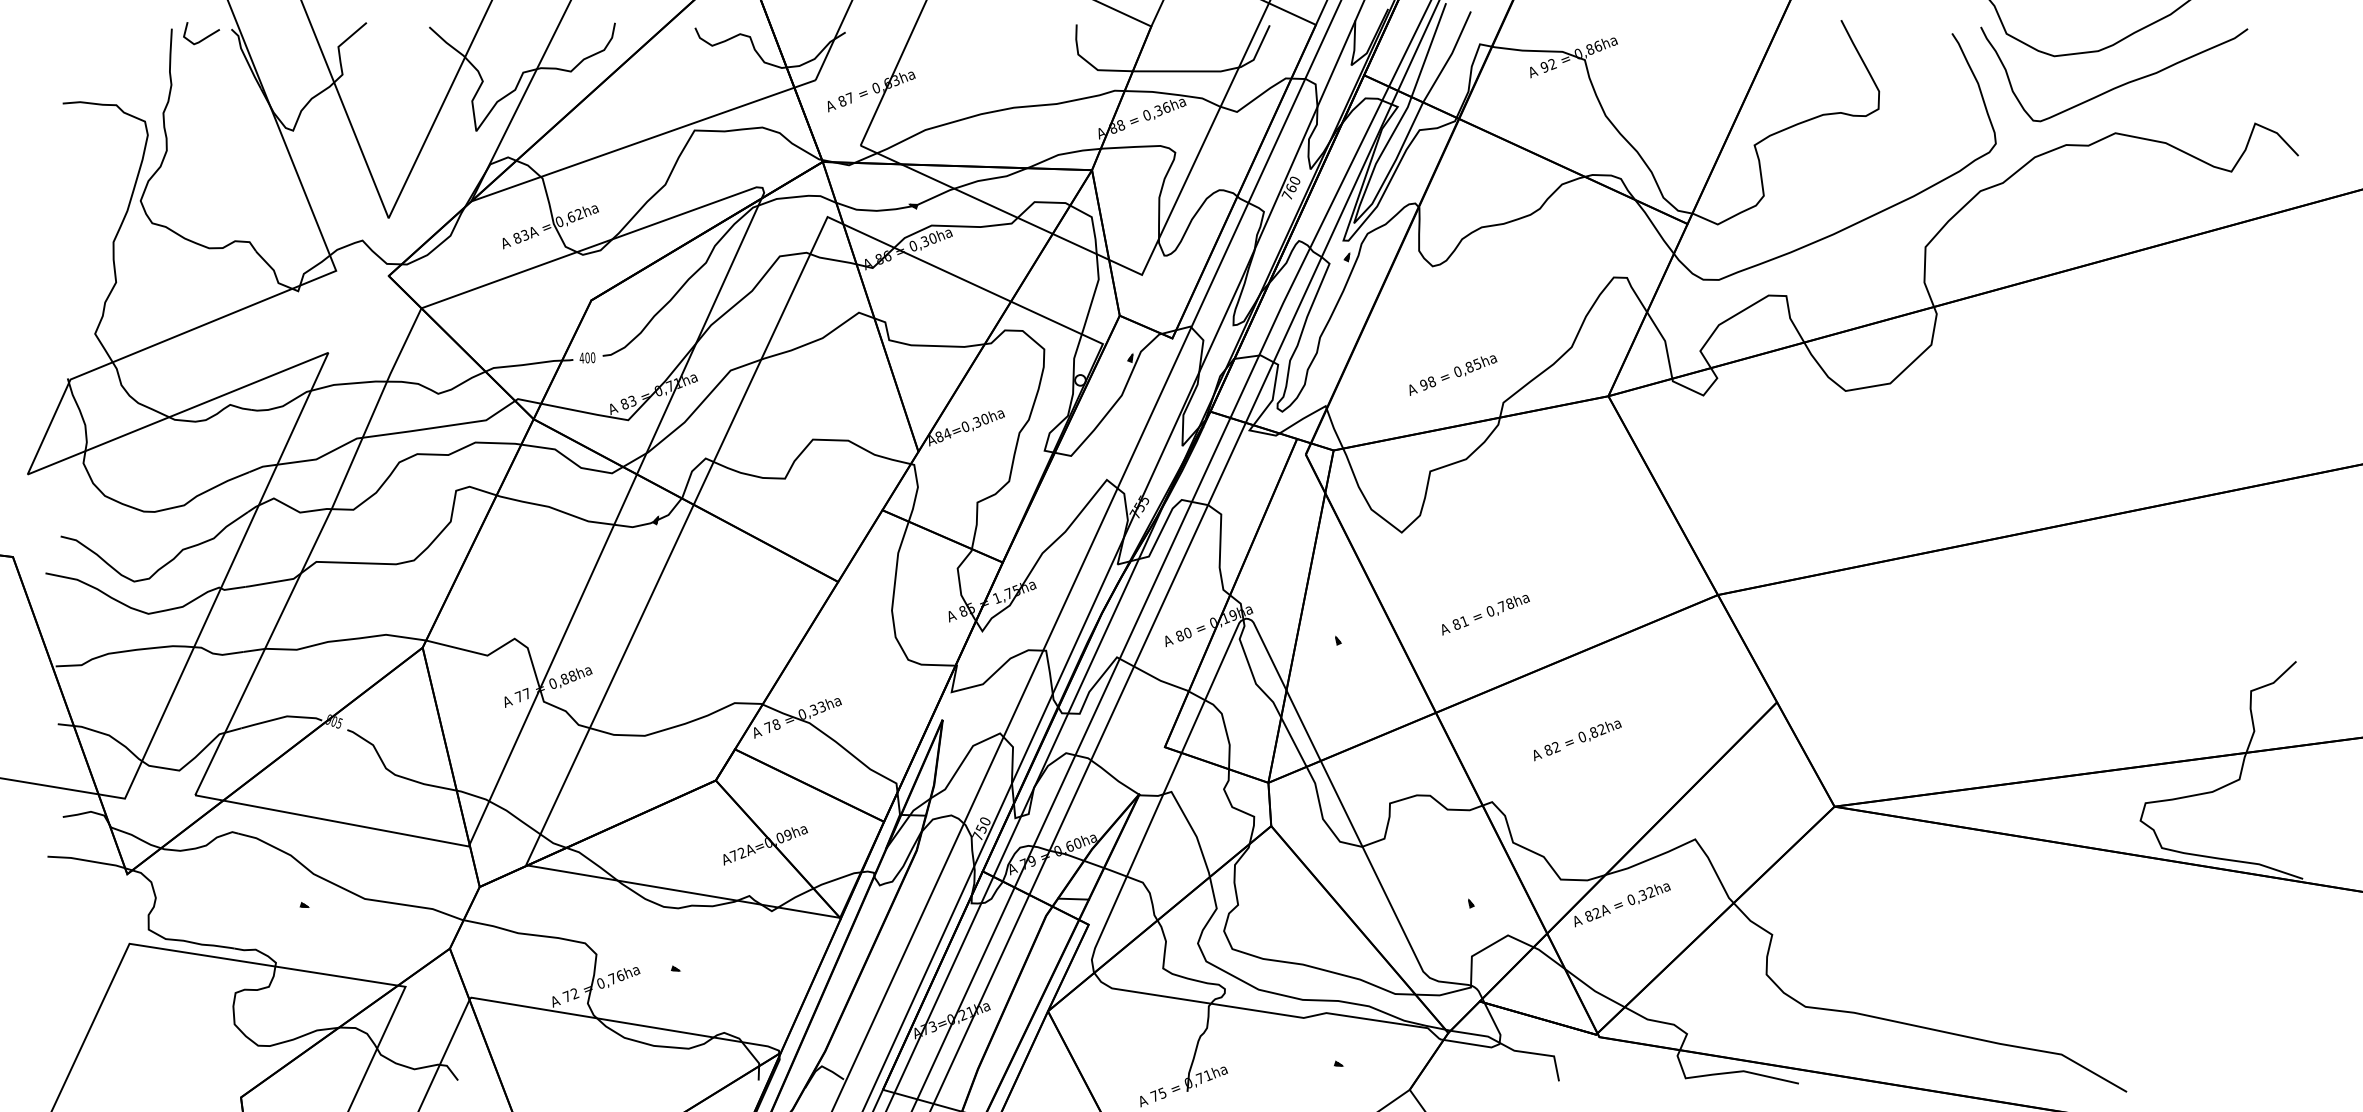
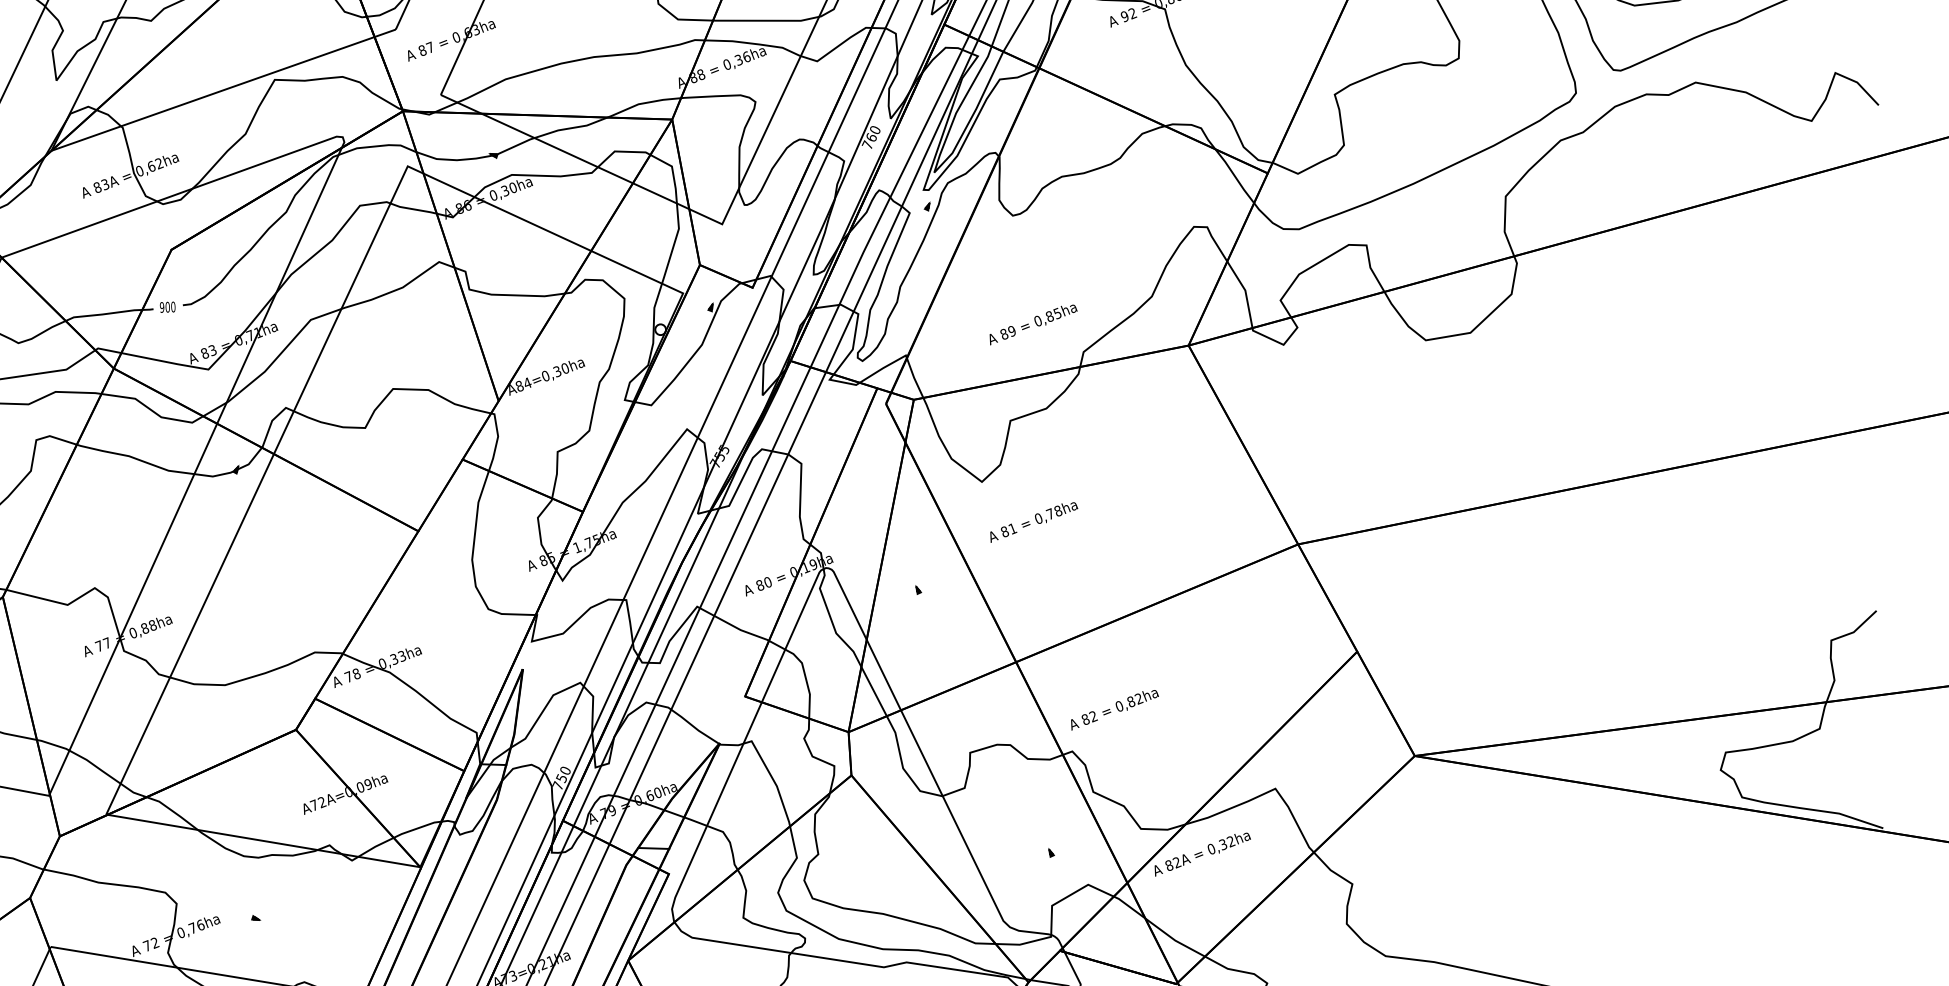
text: (581, 357) -> (161, 306), 400 -> 900
text: (1428, 383) -> (1008, 332), 98 -> 89
text: (1485, 615) -> (1033, 522), moved
text: (1577, 740) -> (1114, 709), moved

